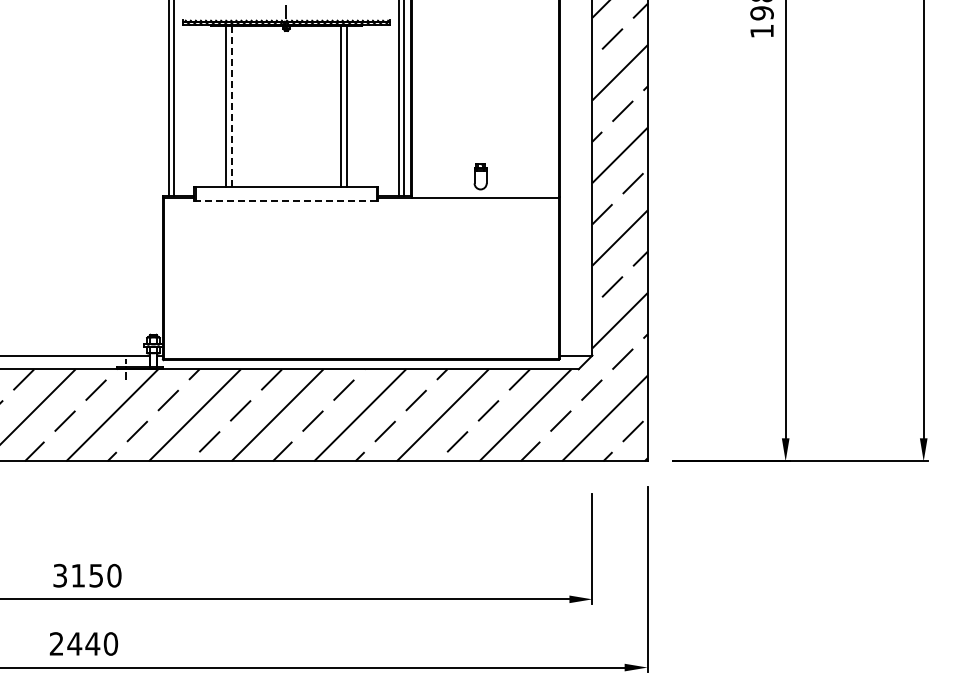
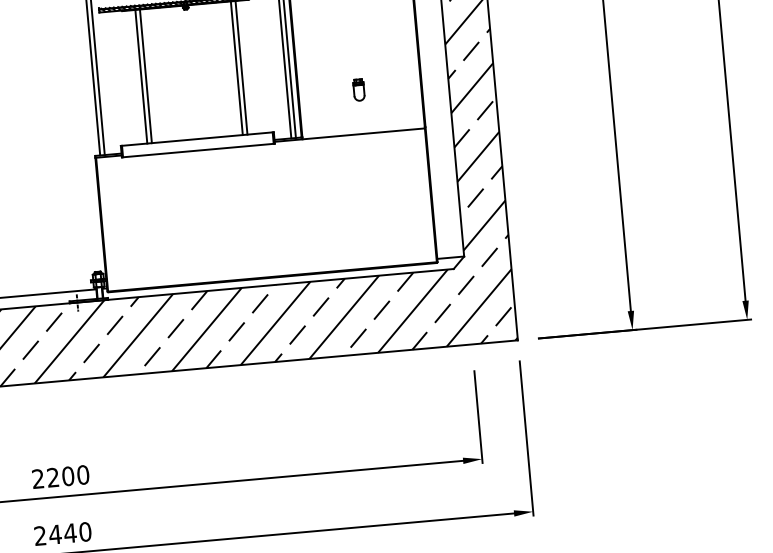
line: (231, 107) -> (145, 77), dashed -> solid
part: (480, 176) -> (358, 90), moved
line: (286, 200) -> (198, 150), dashed -> solid
text: (78, 575) -> (53, 477), 3150 -> 2200

